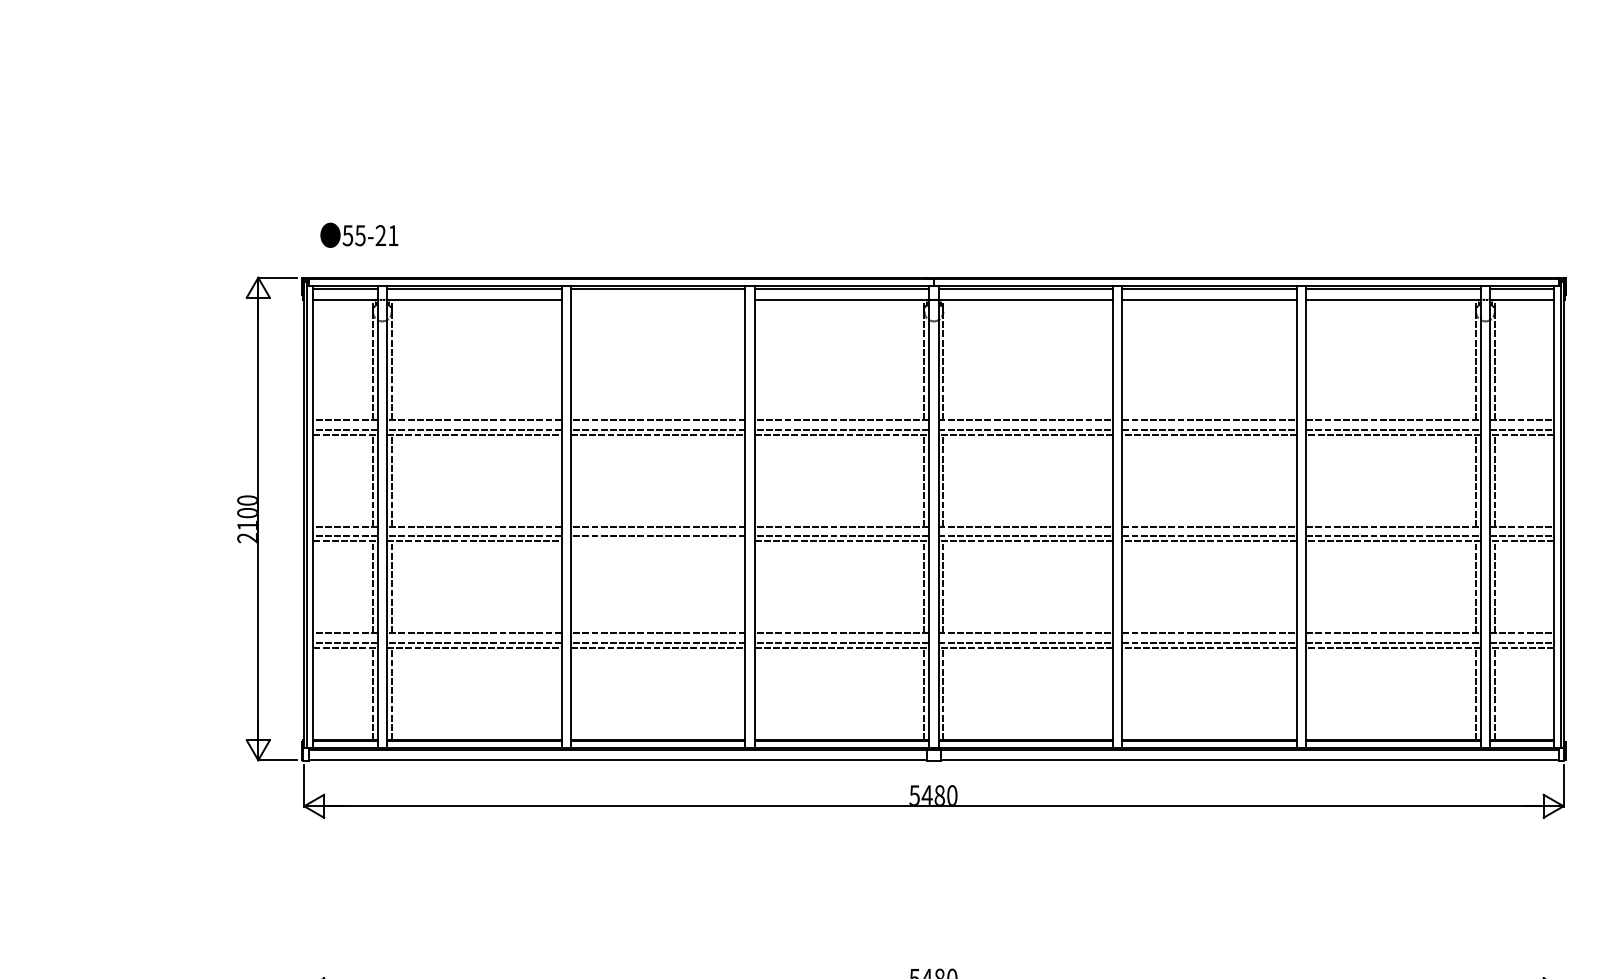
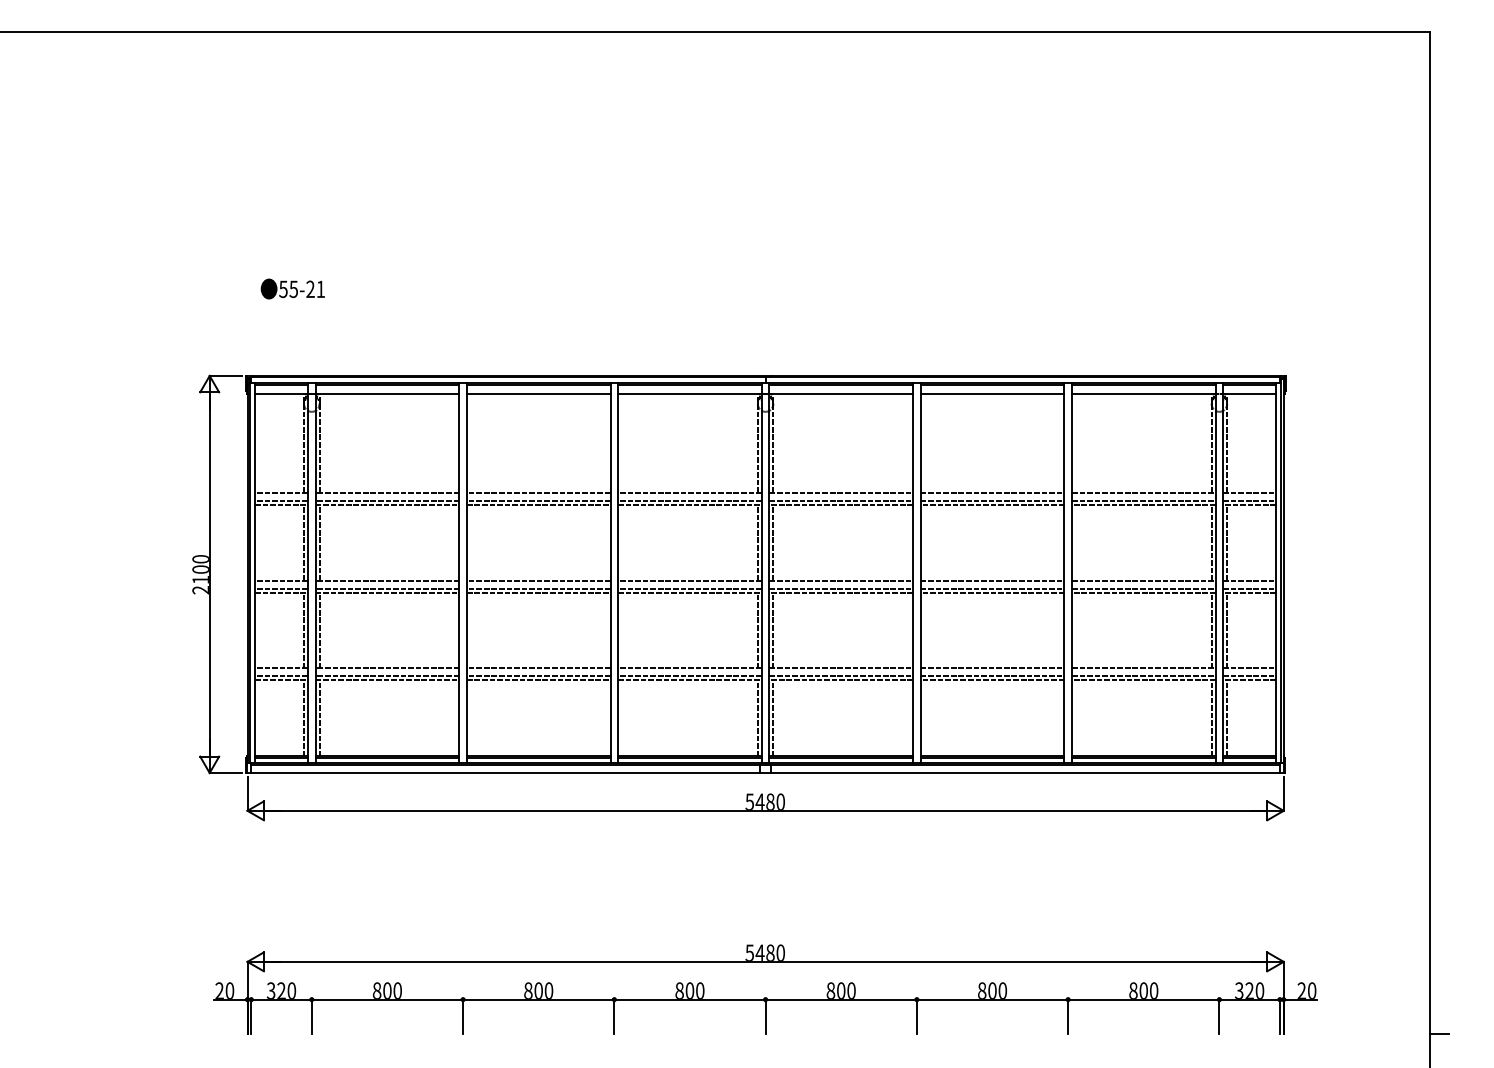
text: (358, 234) -> (292, 288), moved
line: (657, 299) -> (538, 393), added
line: (657, 540) -> (538, 592), added

